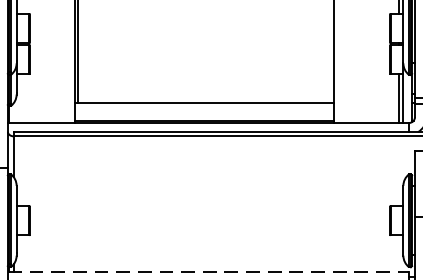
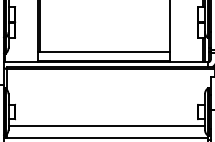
line: (209, 247) -> (106, 125), added
line: (209, 270) -> (106, 137), dashed -> solid

